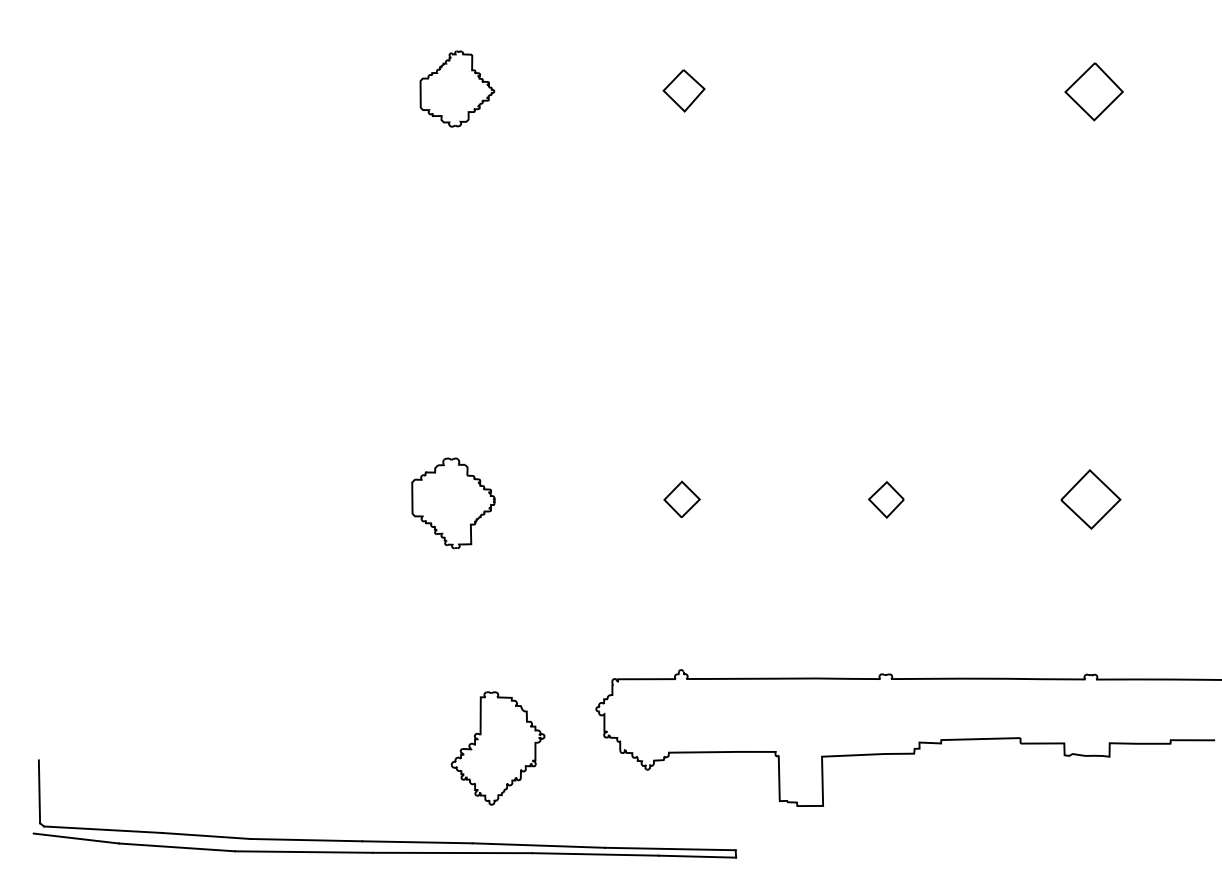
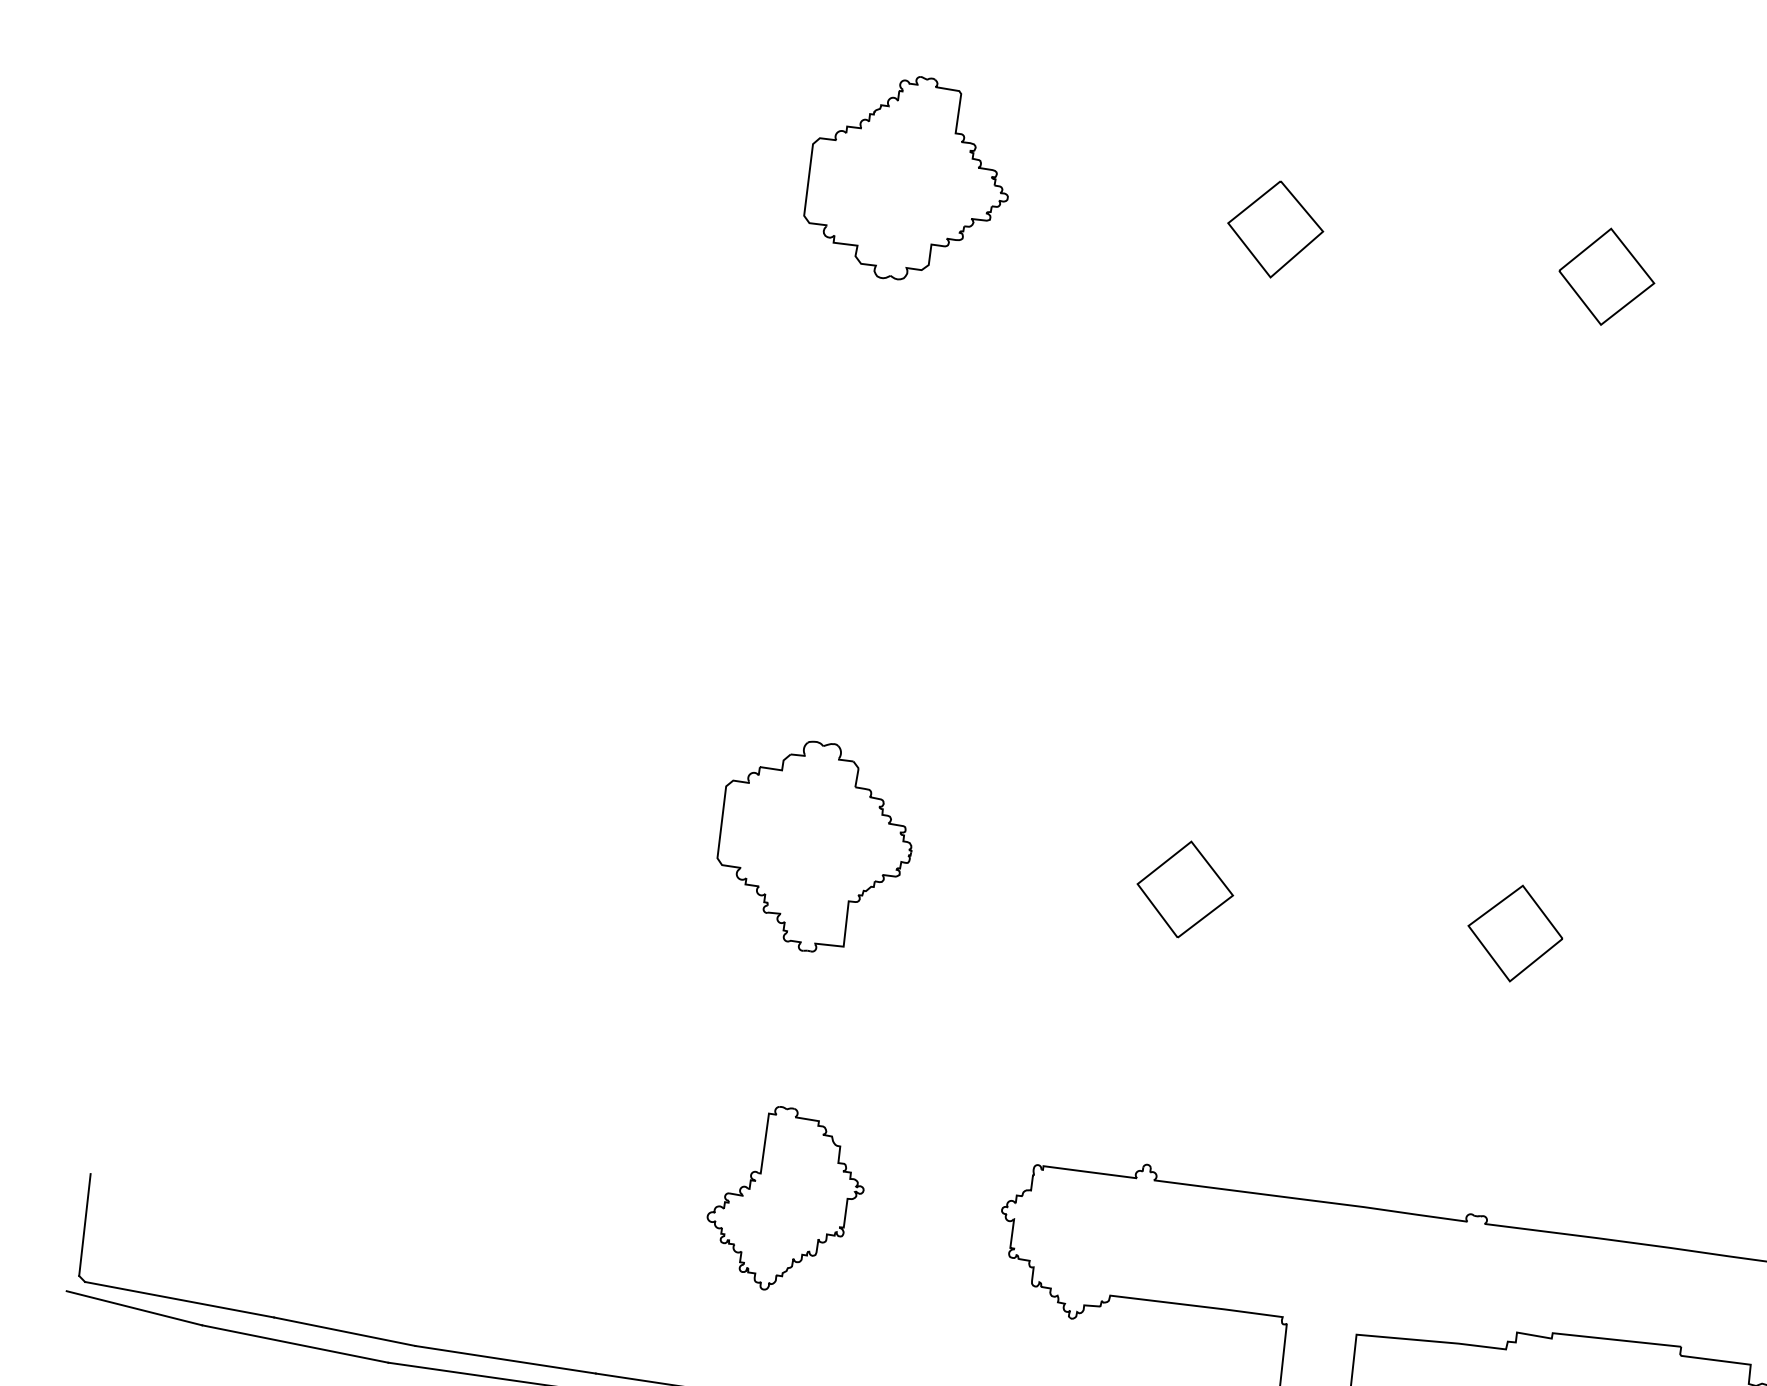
part: (457, 88) -> (909, 177), size x1.67
part: (683, 90) -> (1274, 228), size x1.43
part: (889, 92) -> (1606, 276), added
part: (681, 499) -> (1184, 889), size x1.67
part: (886, 499) -> (1515, 932), size x1.67
part: (453, 503) -> (815, 847), size x1.43
part: (497, 748) -> (785, 1199), moved

